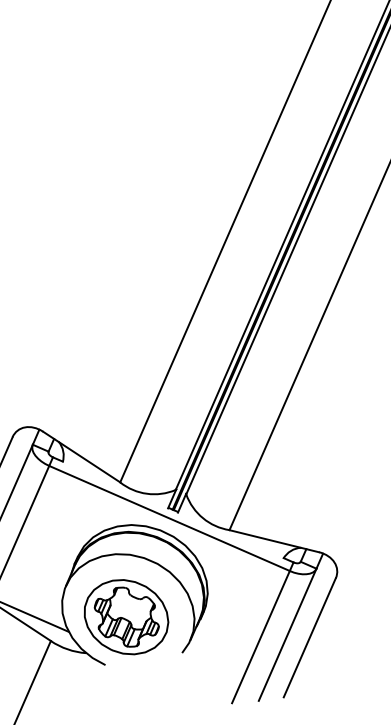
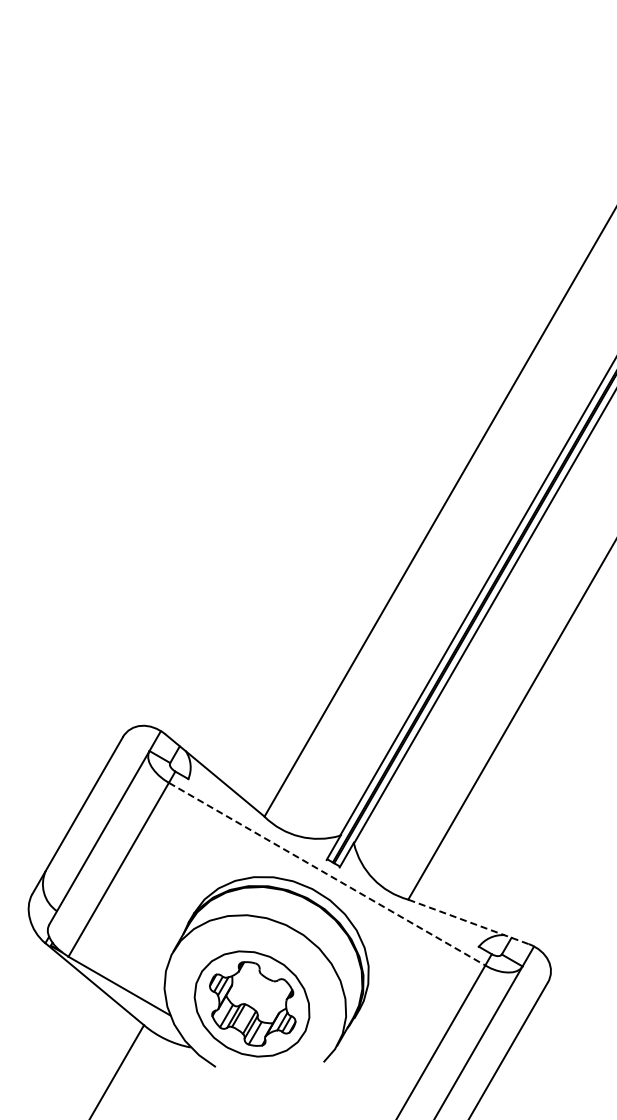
line: (169, 518) -> (327, 874), solid -> dashed
line: (273, 541) -> (467, 921), solid -> dashed

